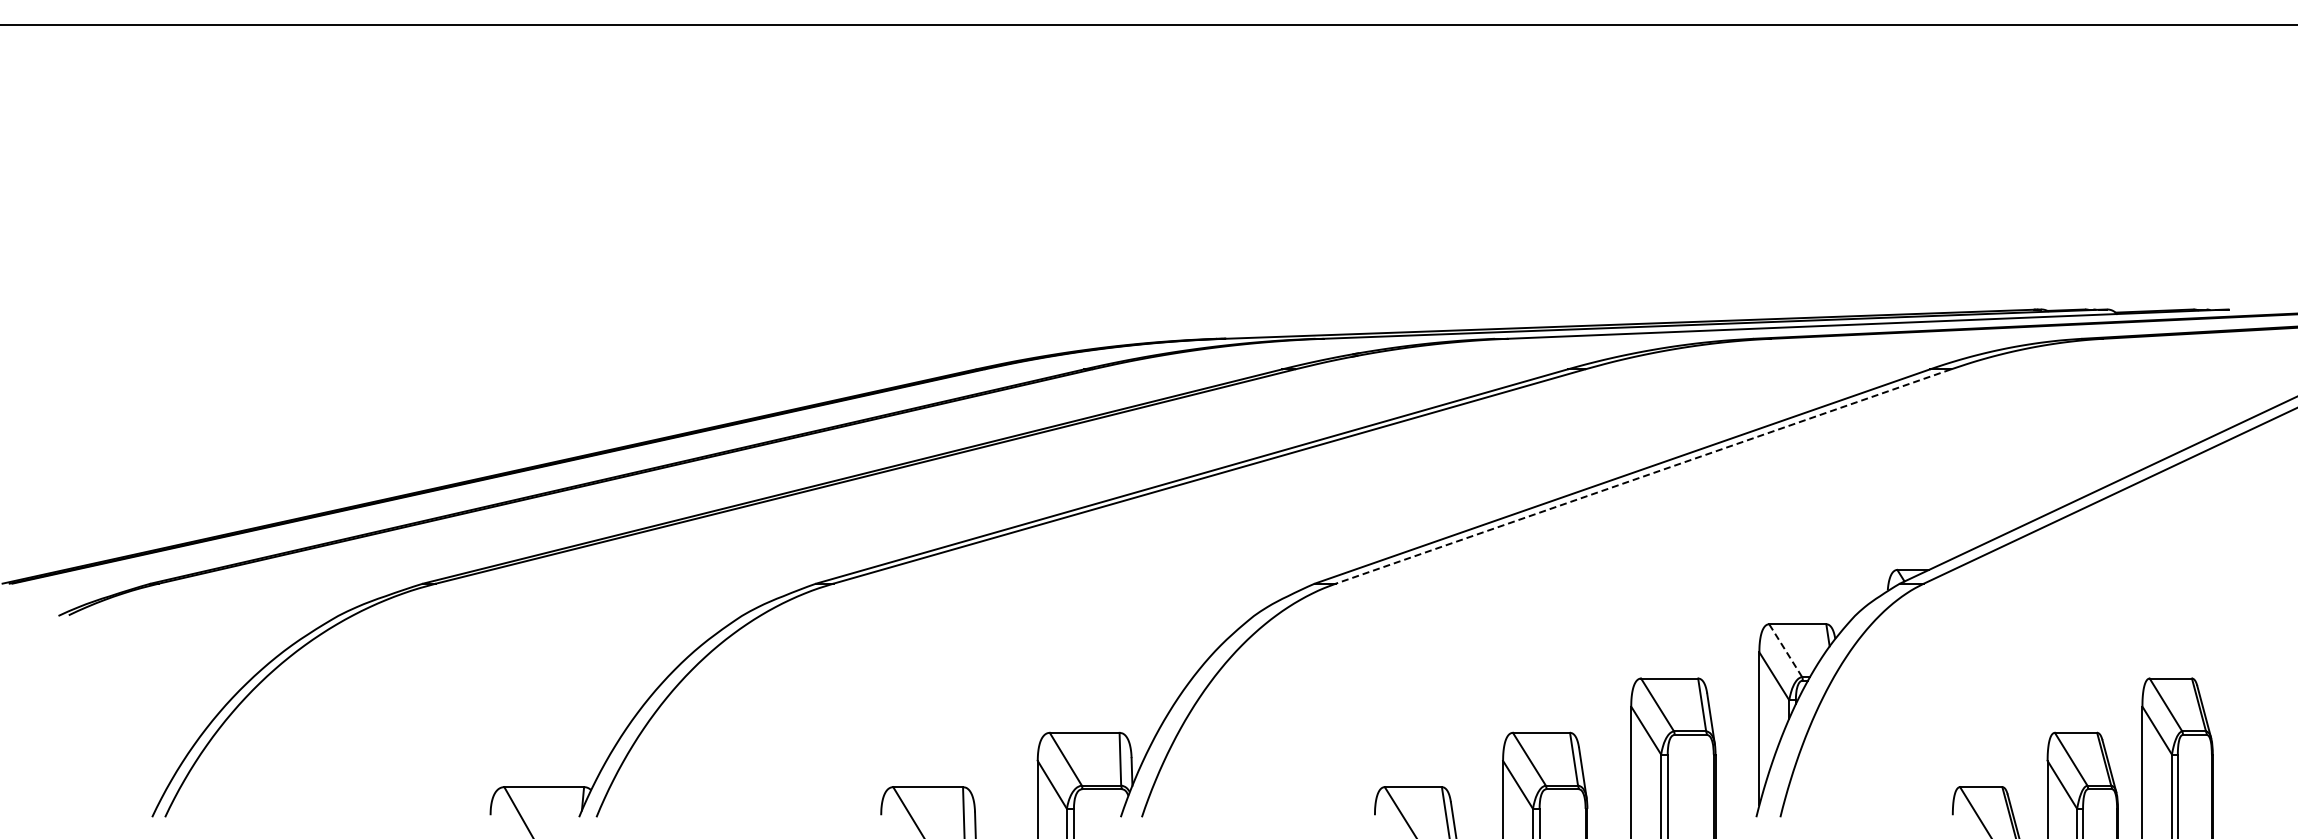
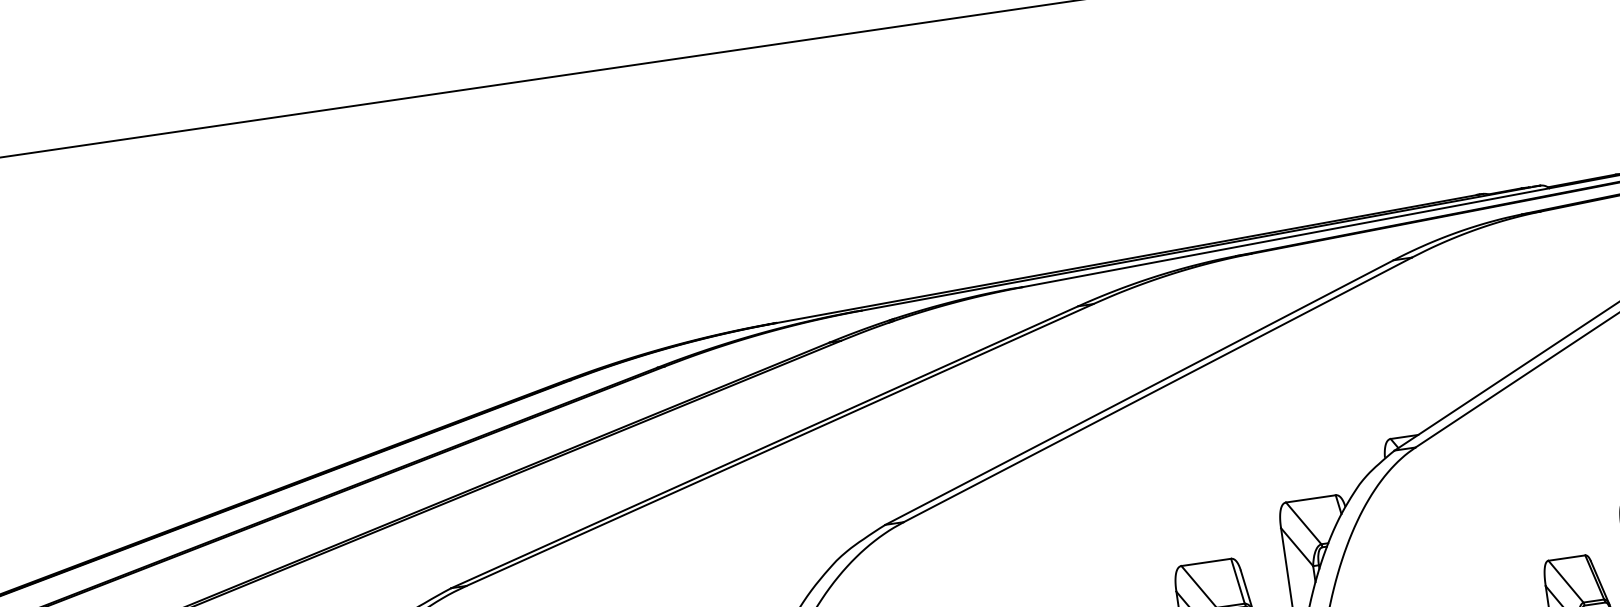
line: (1643, 476) -> (1157, 389), dashed -> solid
line: (1785, 650) -> (1303, 523), dashed -> solid

